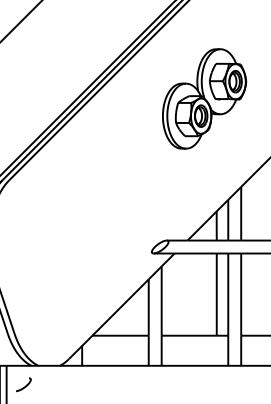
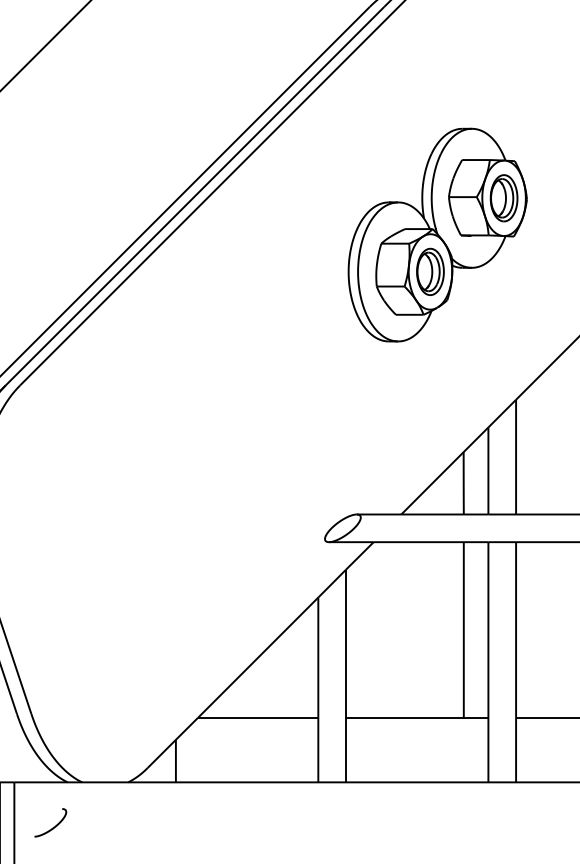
part: (204, 98) -> (437, 234), moved

